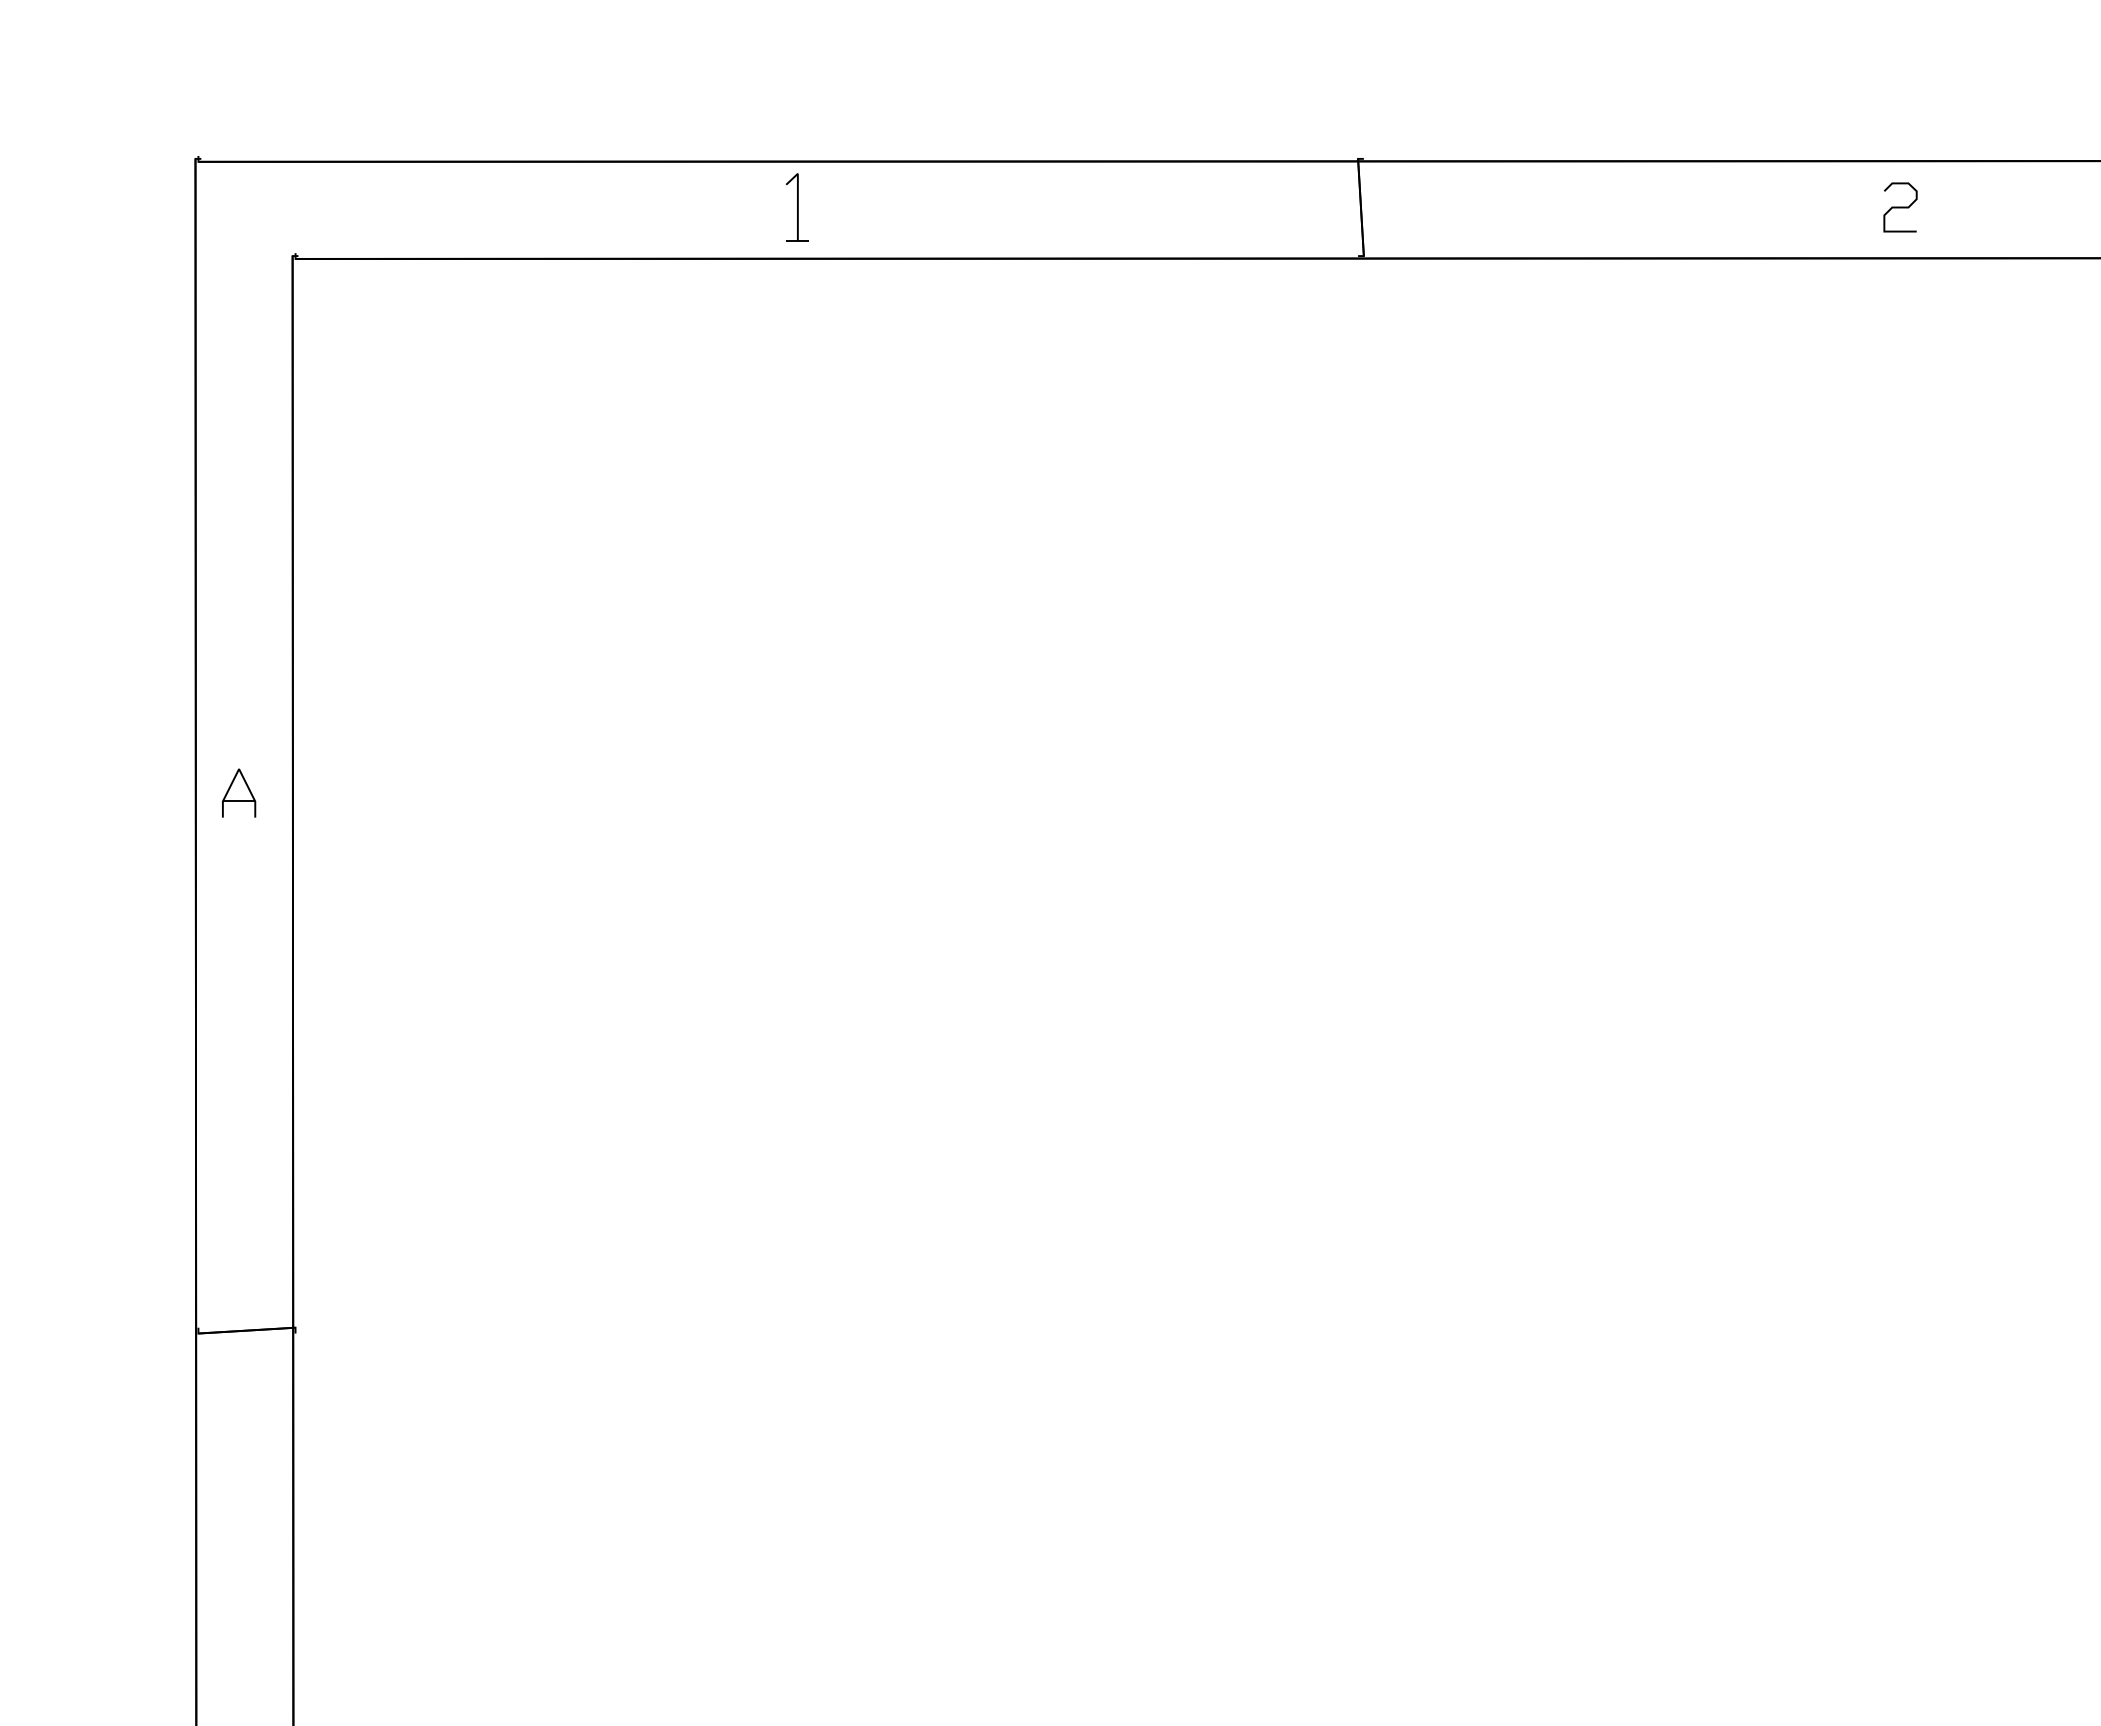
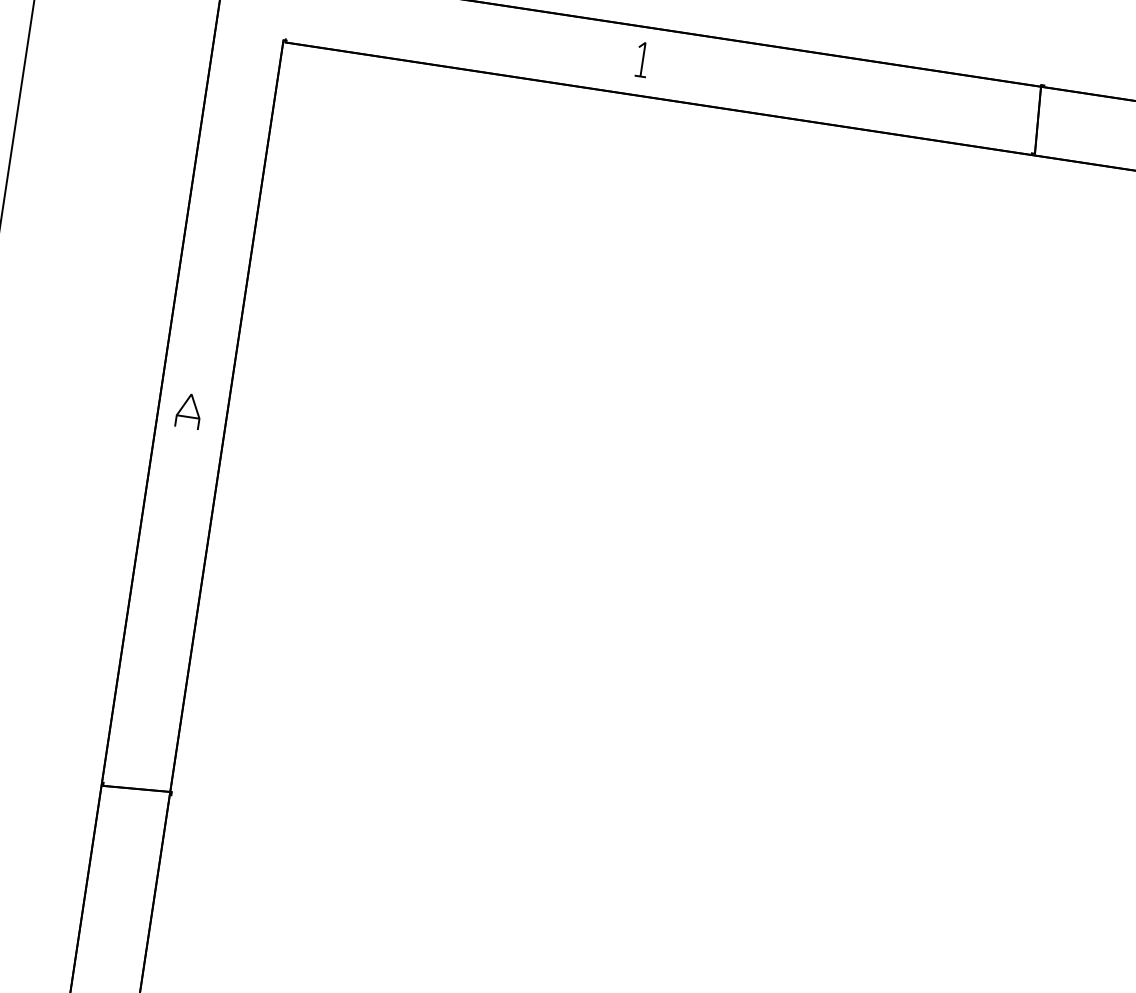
part: (797, 207) -> (642, 59), size x0.71

